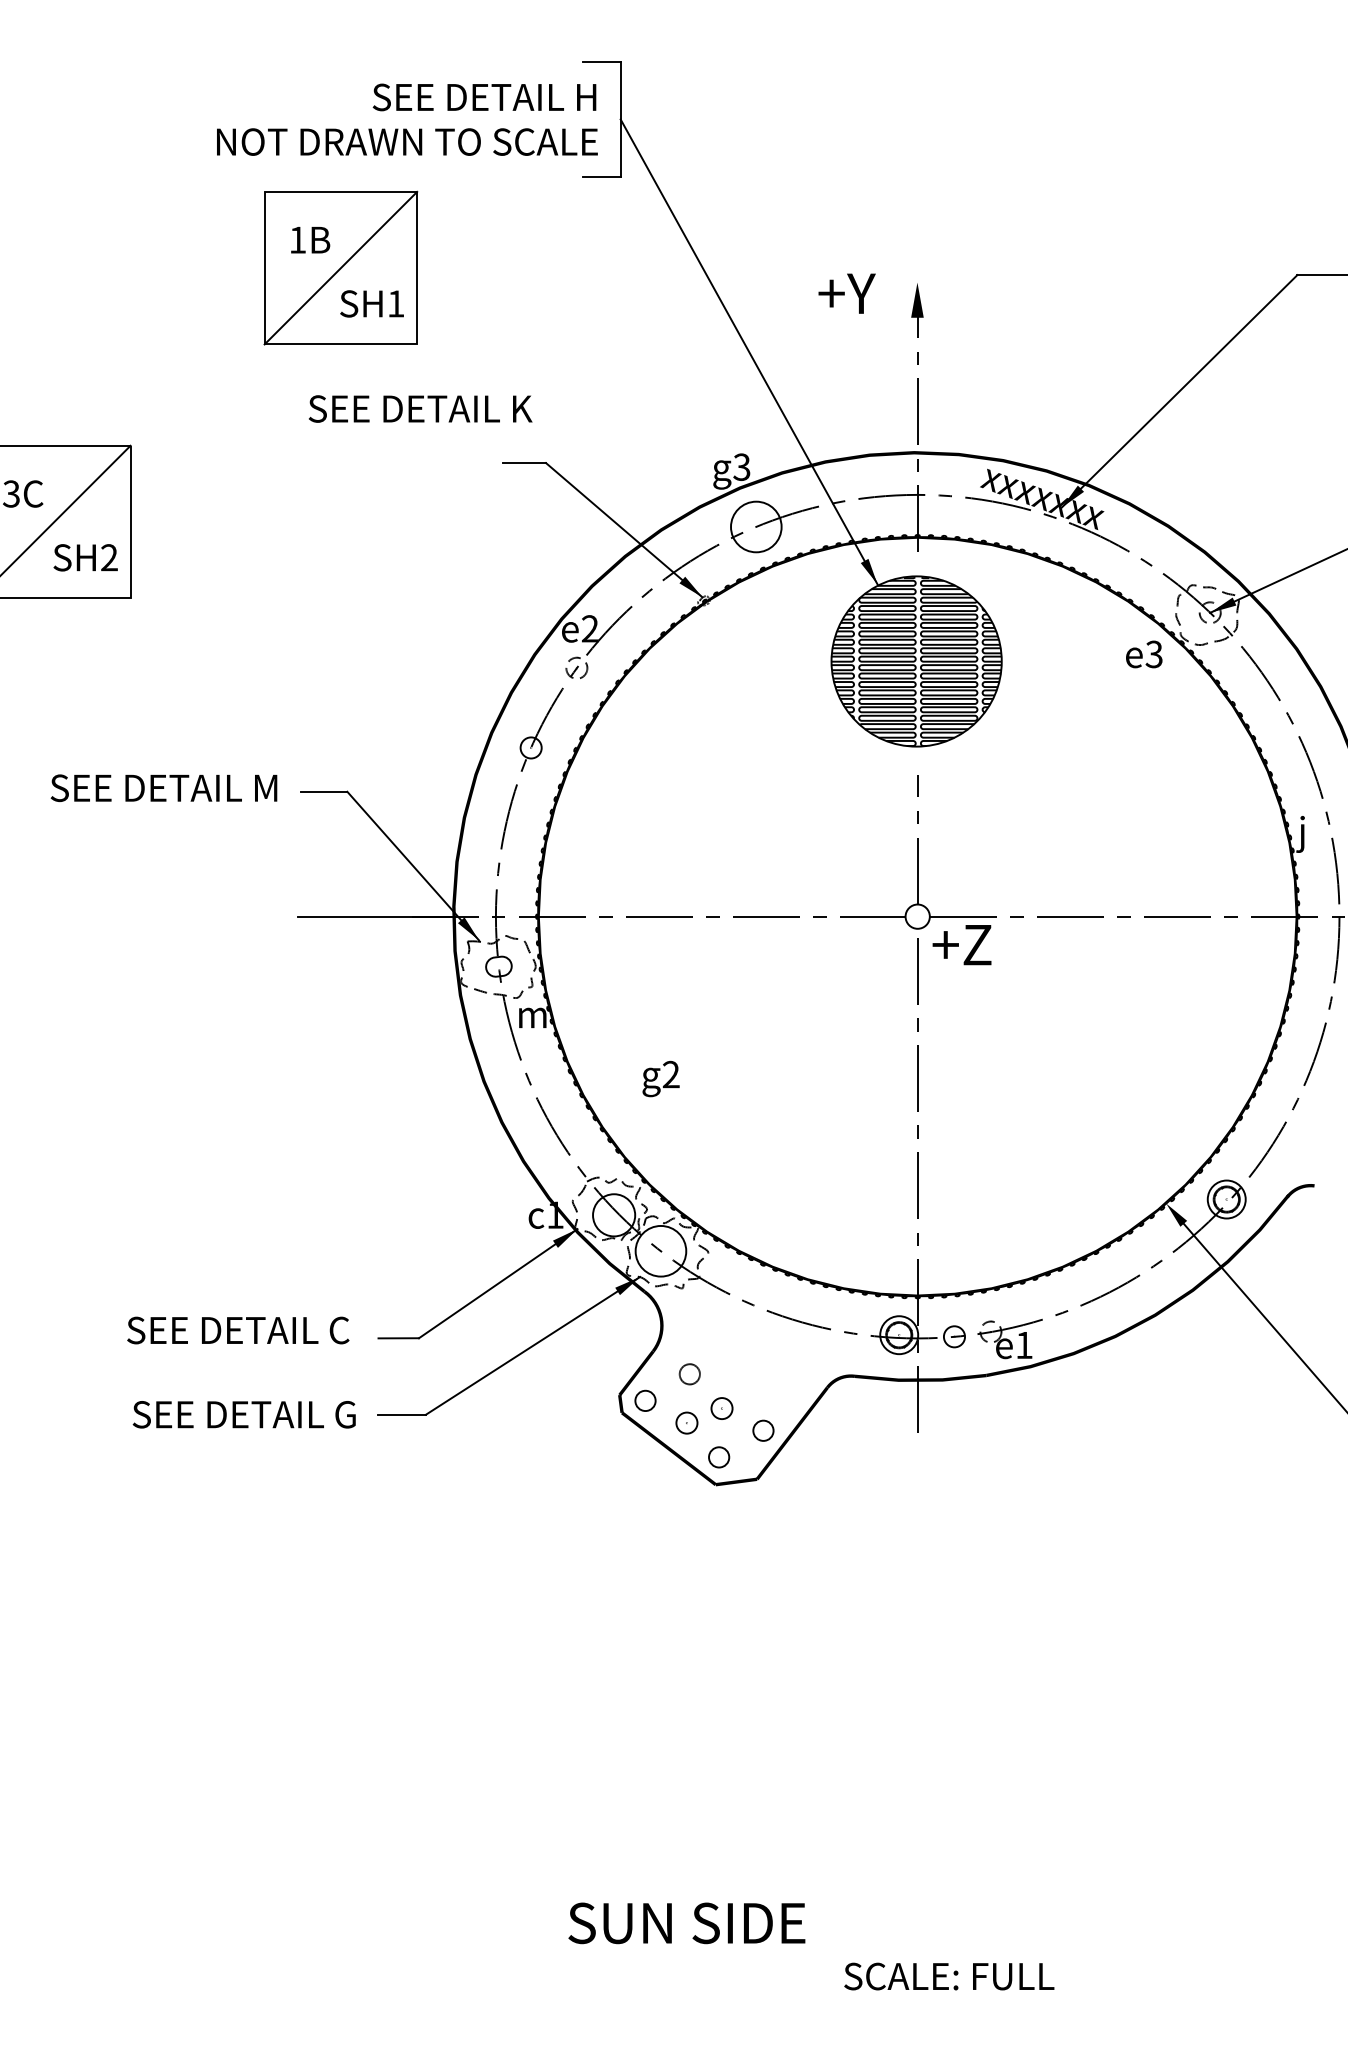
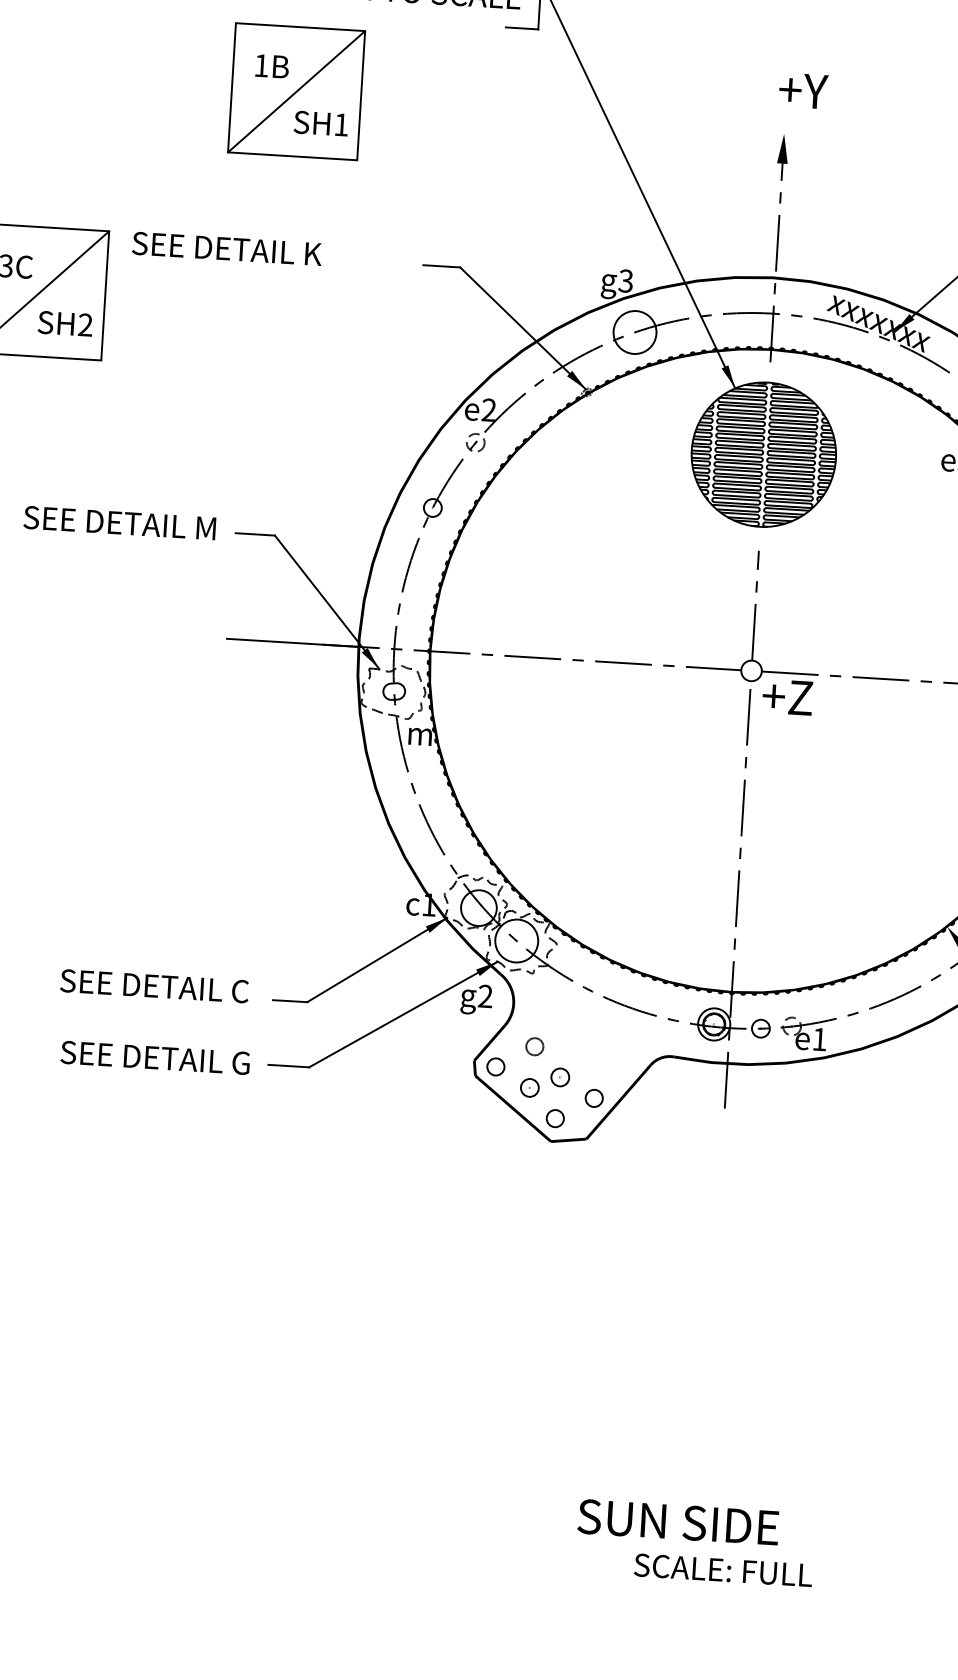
text: (846, 293) -> (803, 90), moved
text: (420, 408) -> (227, 248), moved
text: (660, 1078) -> (476, 999), moved
text: (686, 1923) -> (678, 1522), moved

